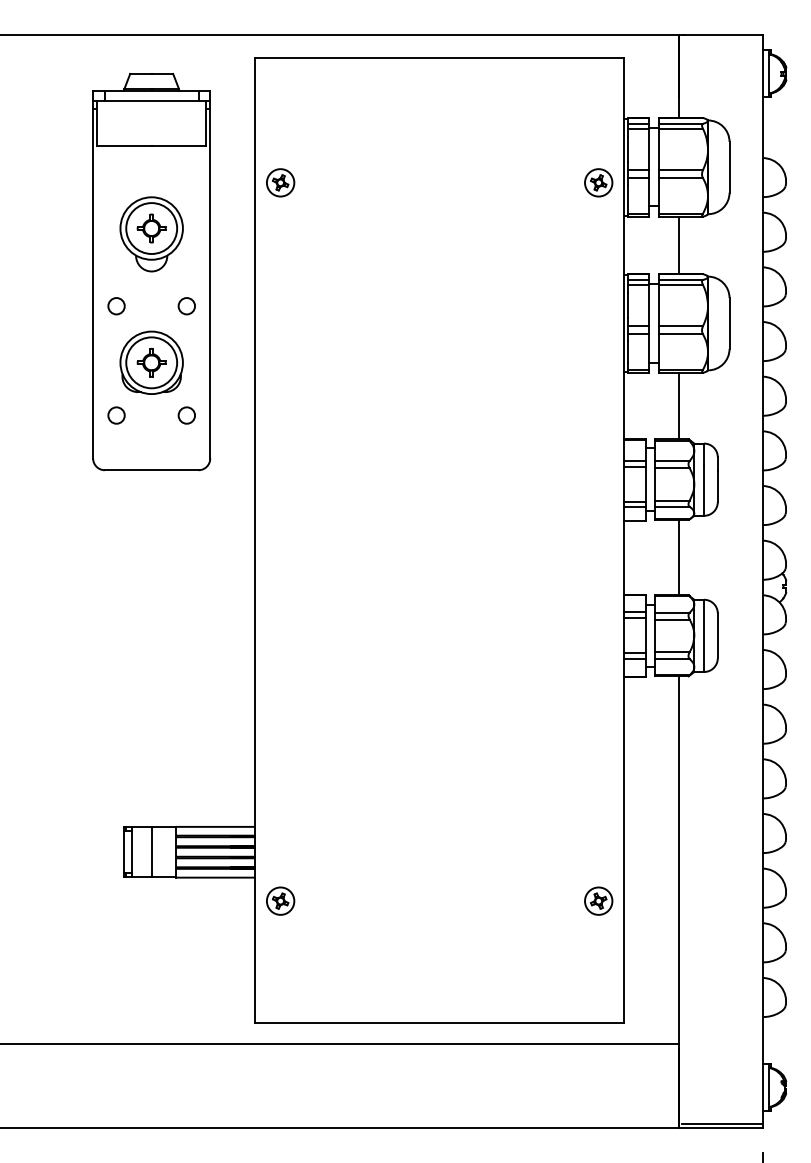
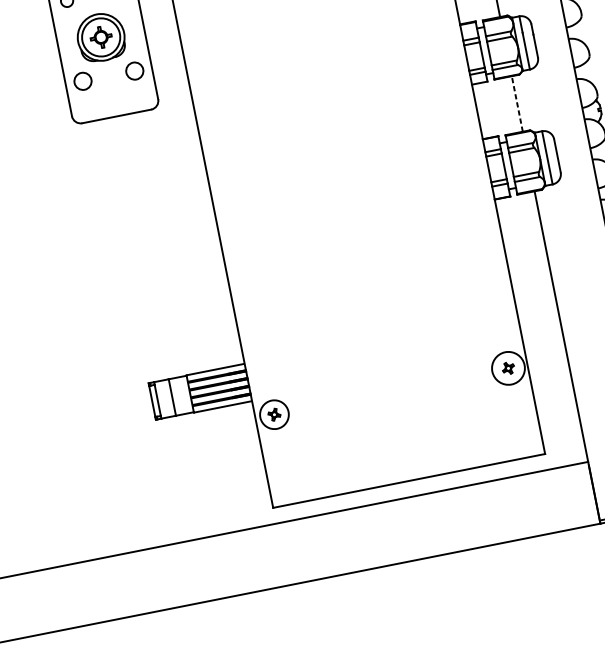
circle: (116, 415) -> (82, 81), size x1.4
circle: (186, 415) -> (134, 71), size x1.4
line: (678, 557) -> (517, 103), solid -> dashed
circle: (280, 900) -> (274, 414), size x1.4
circle: (598, 900) -> (508, 367), size x1.6

